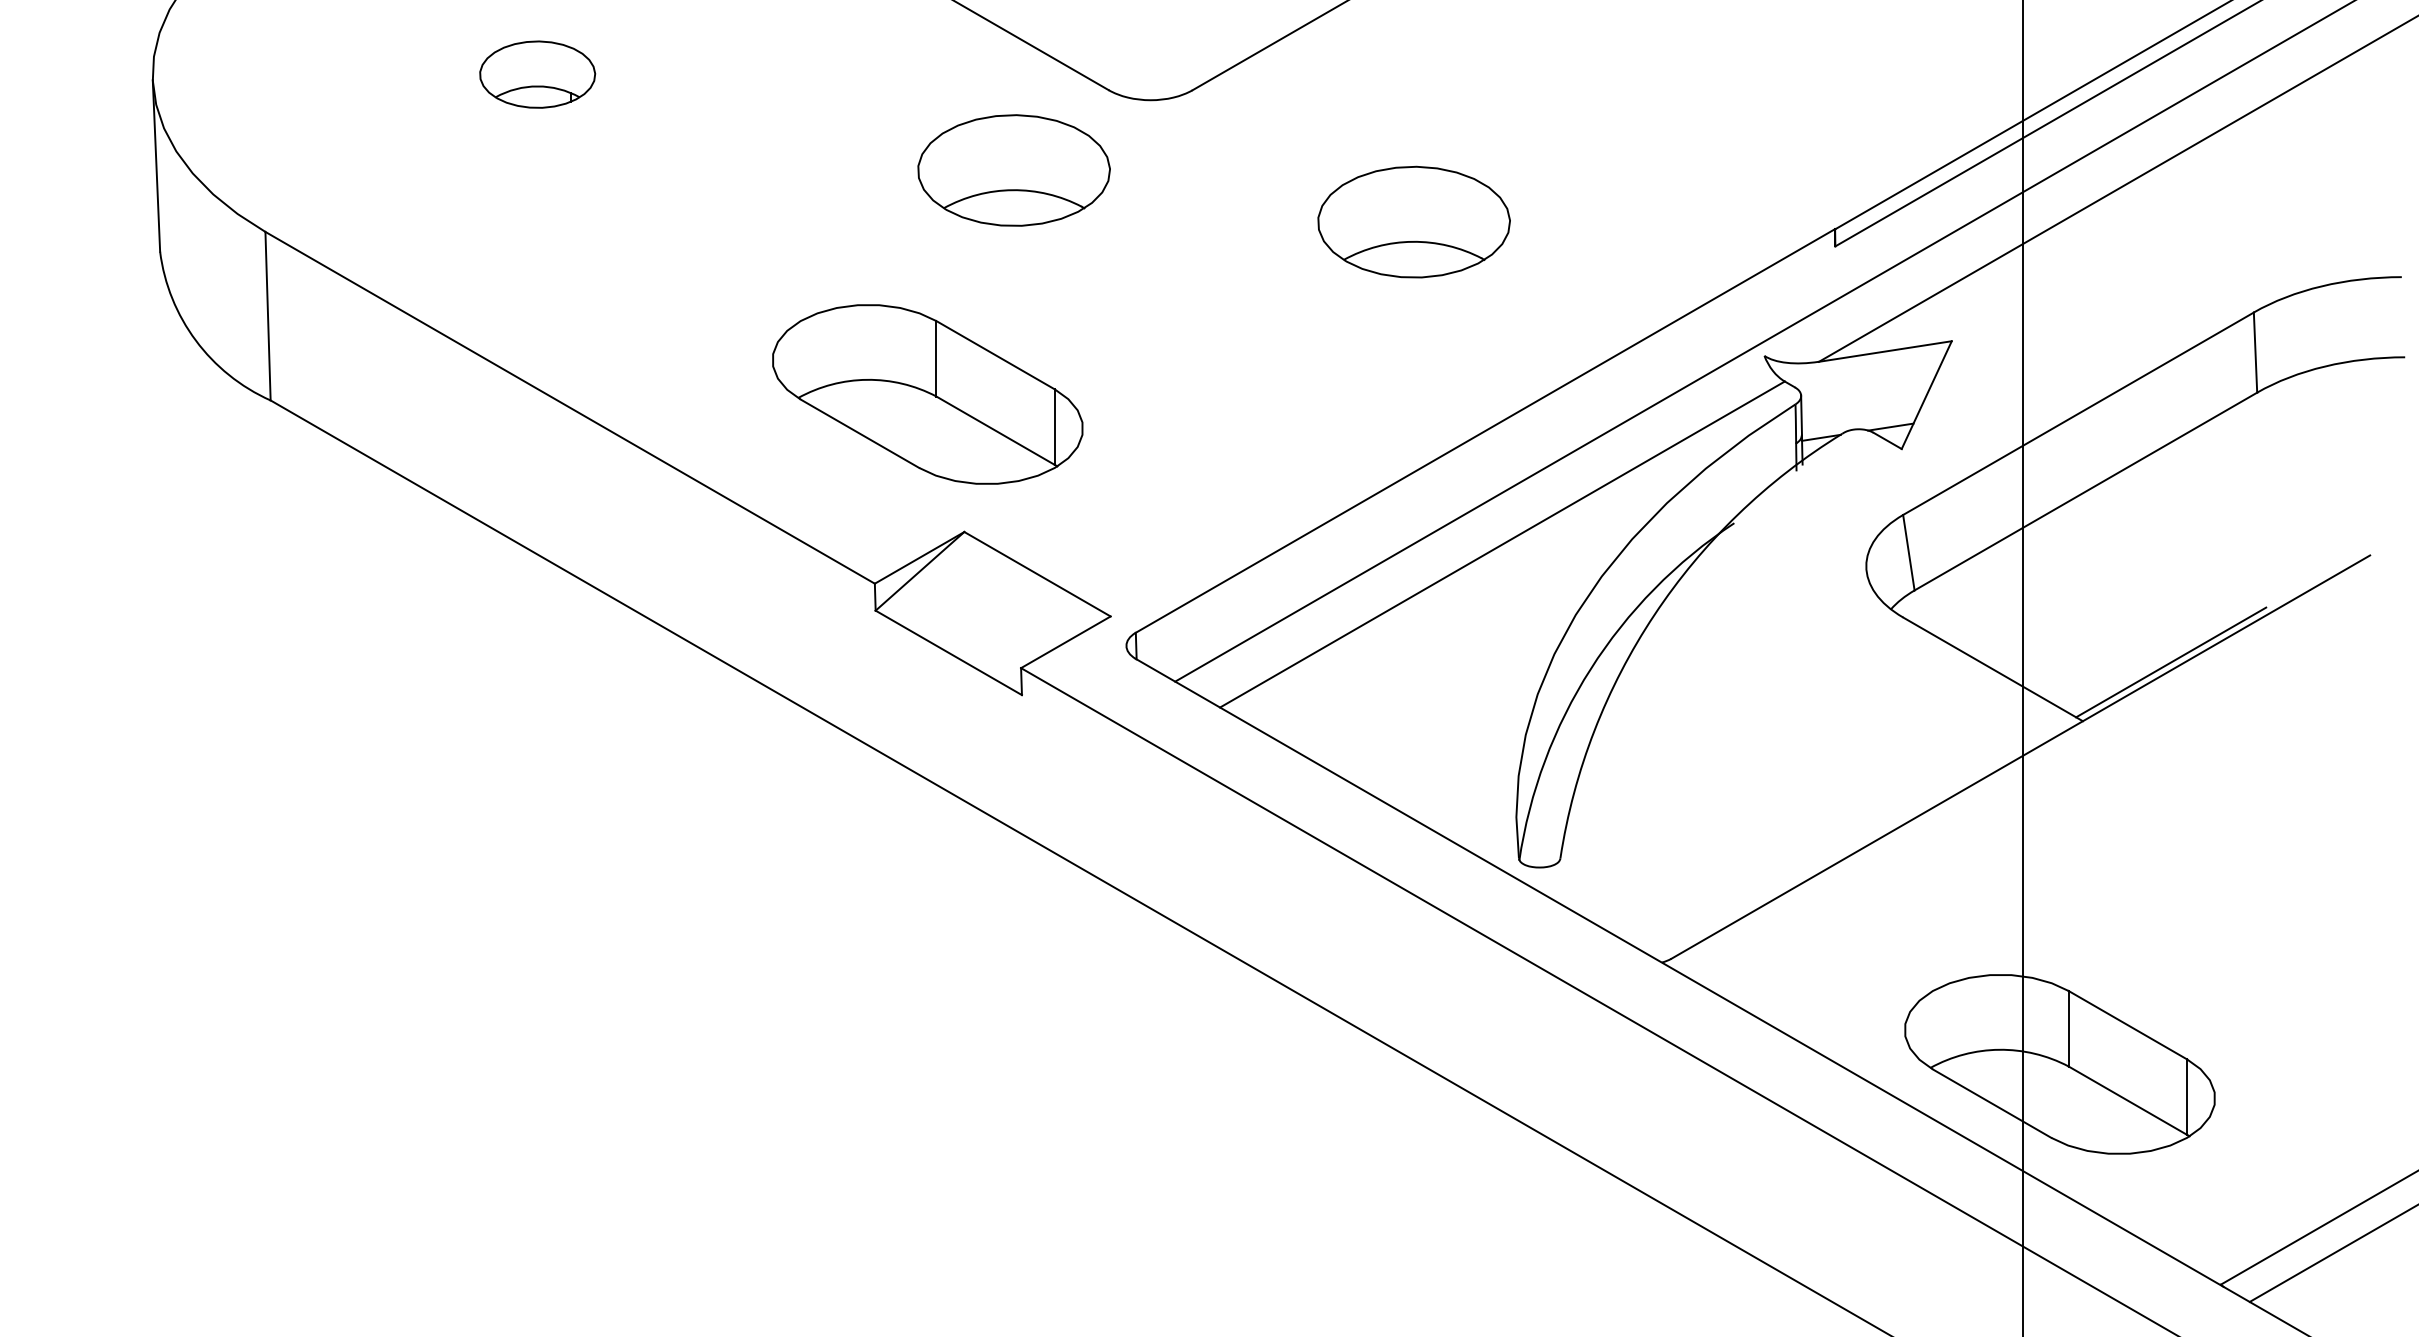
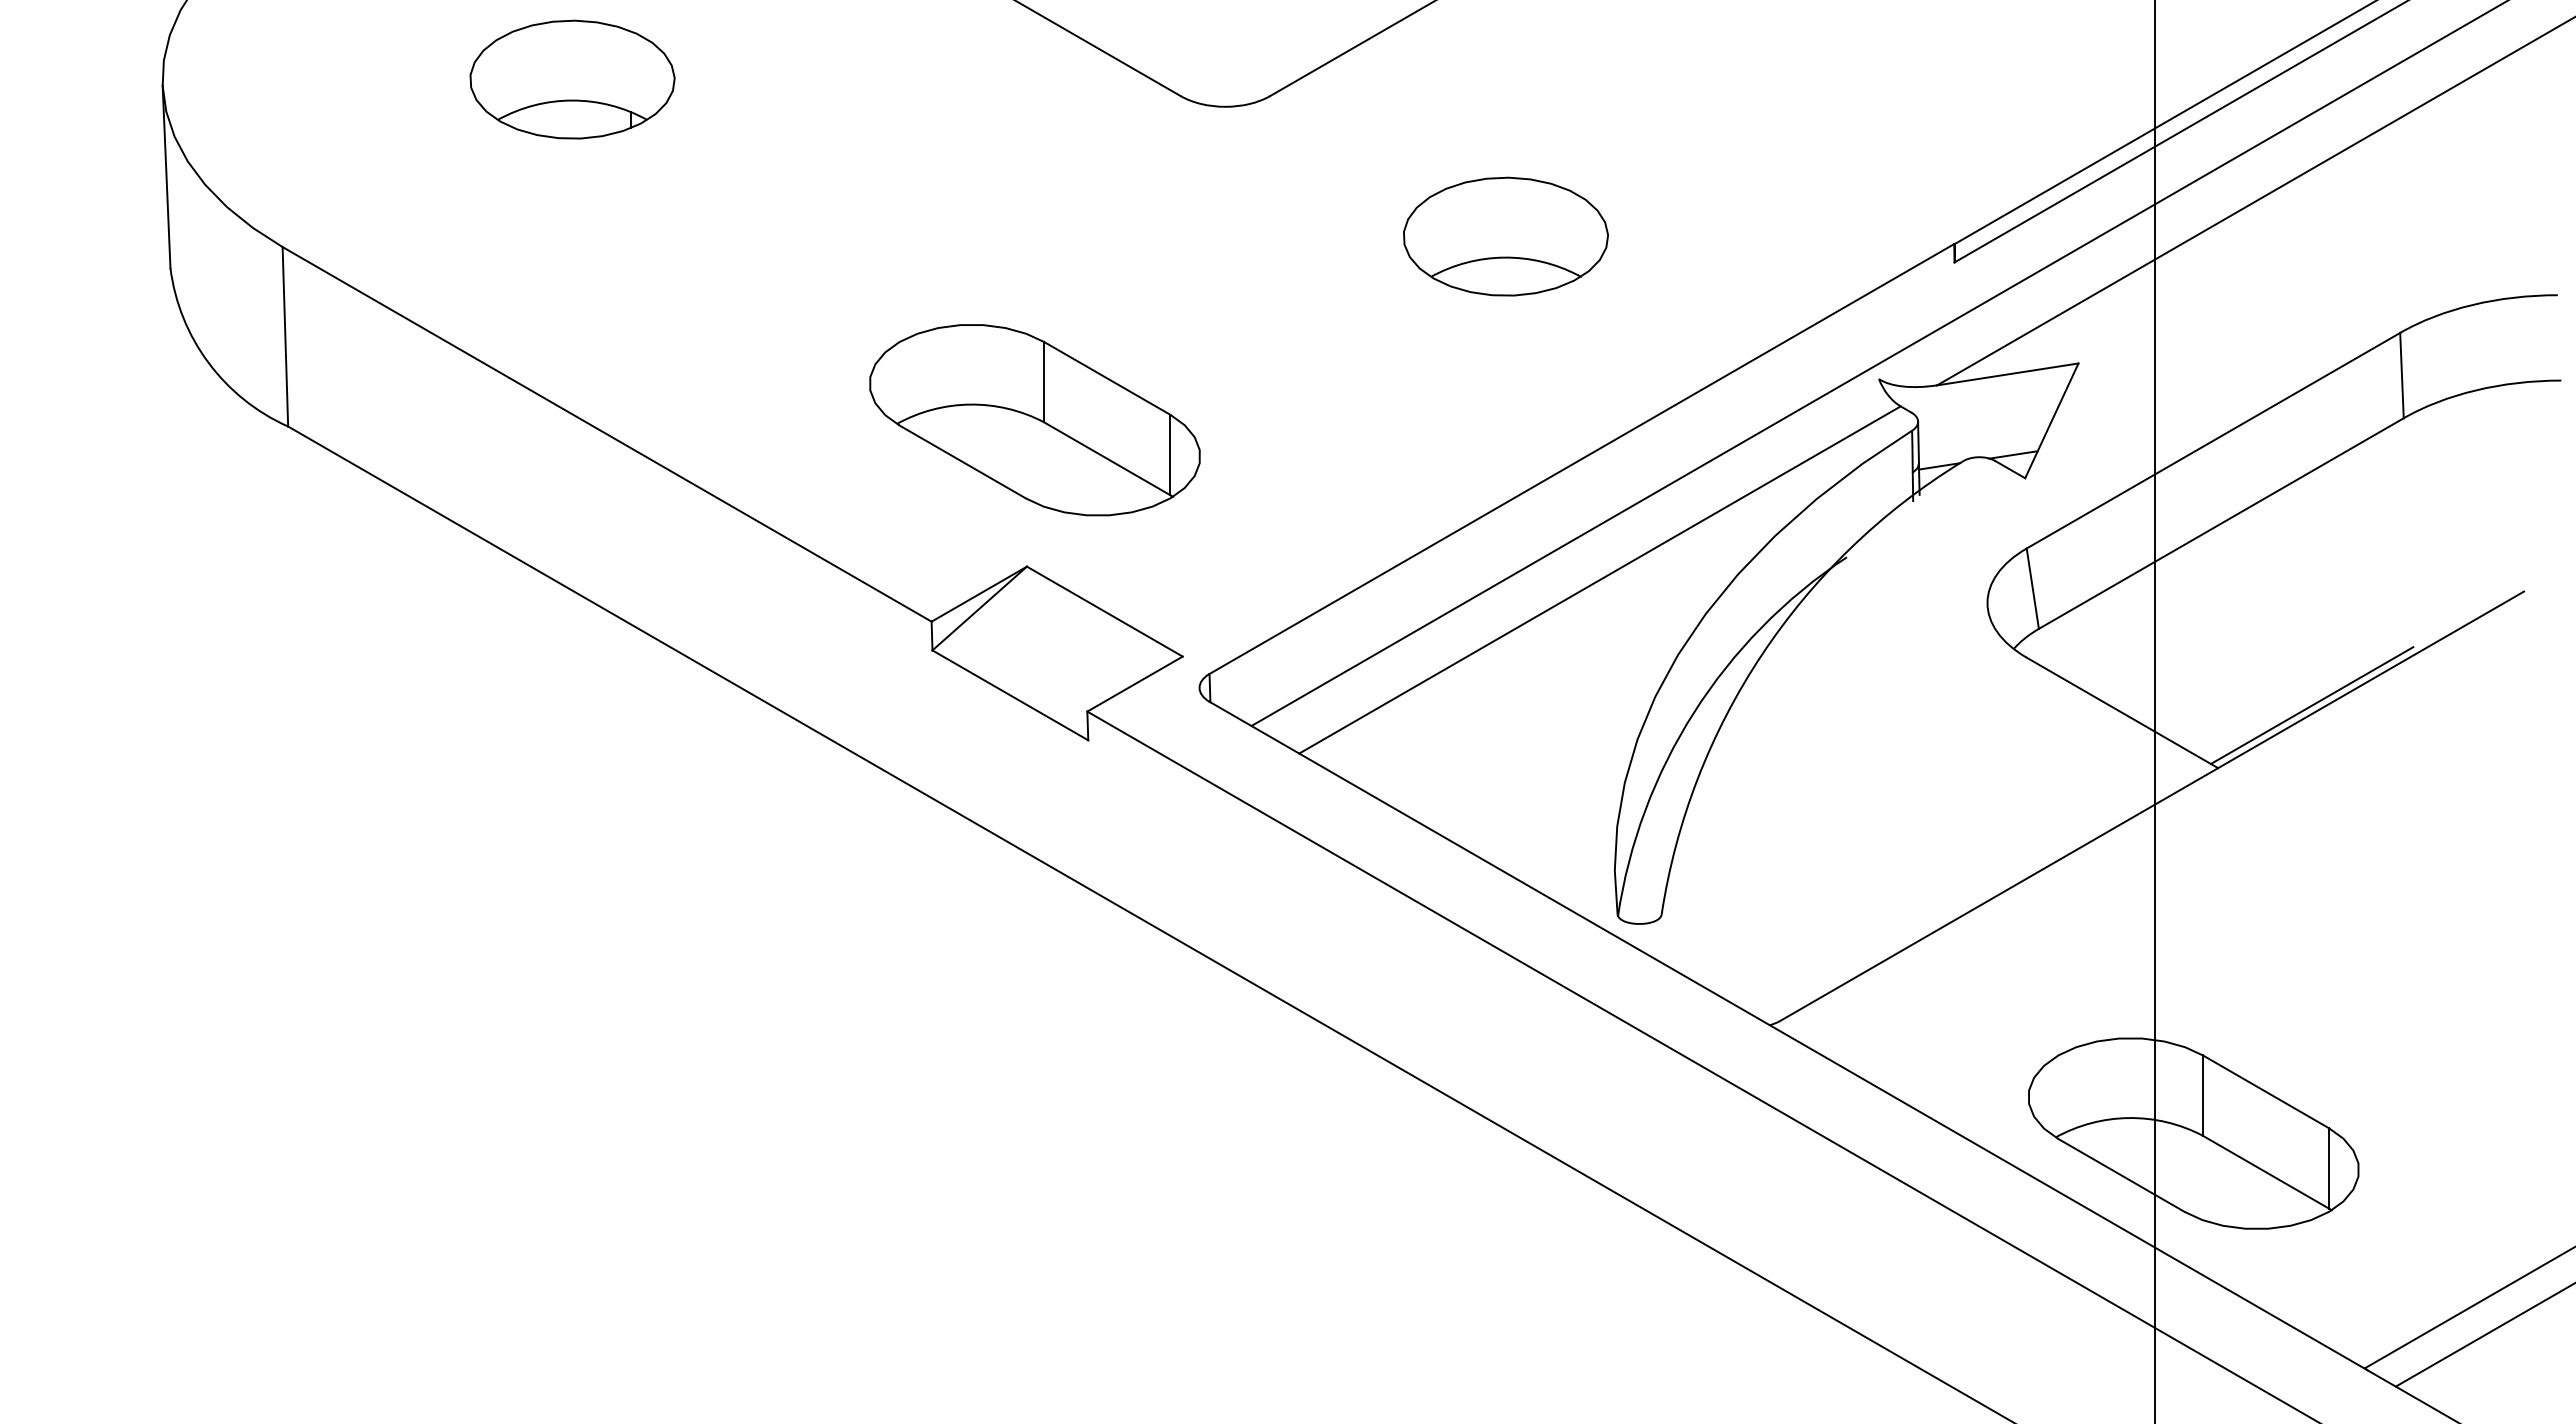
part: (537, 74) -> (572, 79), size x1.67
part: (1013, 170) -> (1079, 181), removed
part: (927, 394) -> (1034, 420), moved

